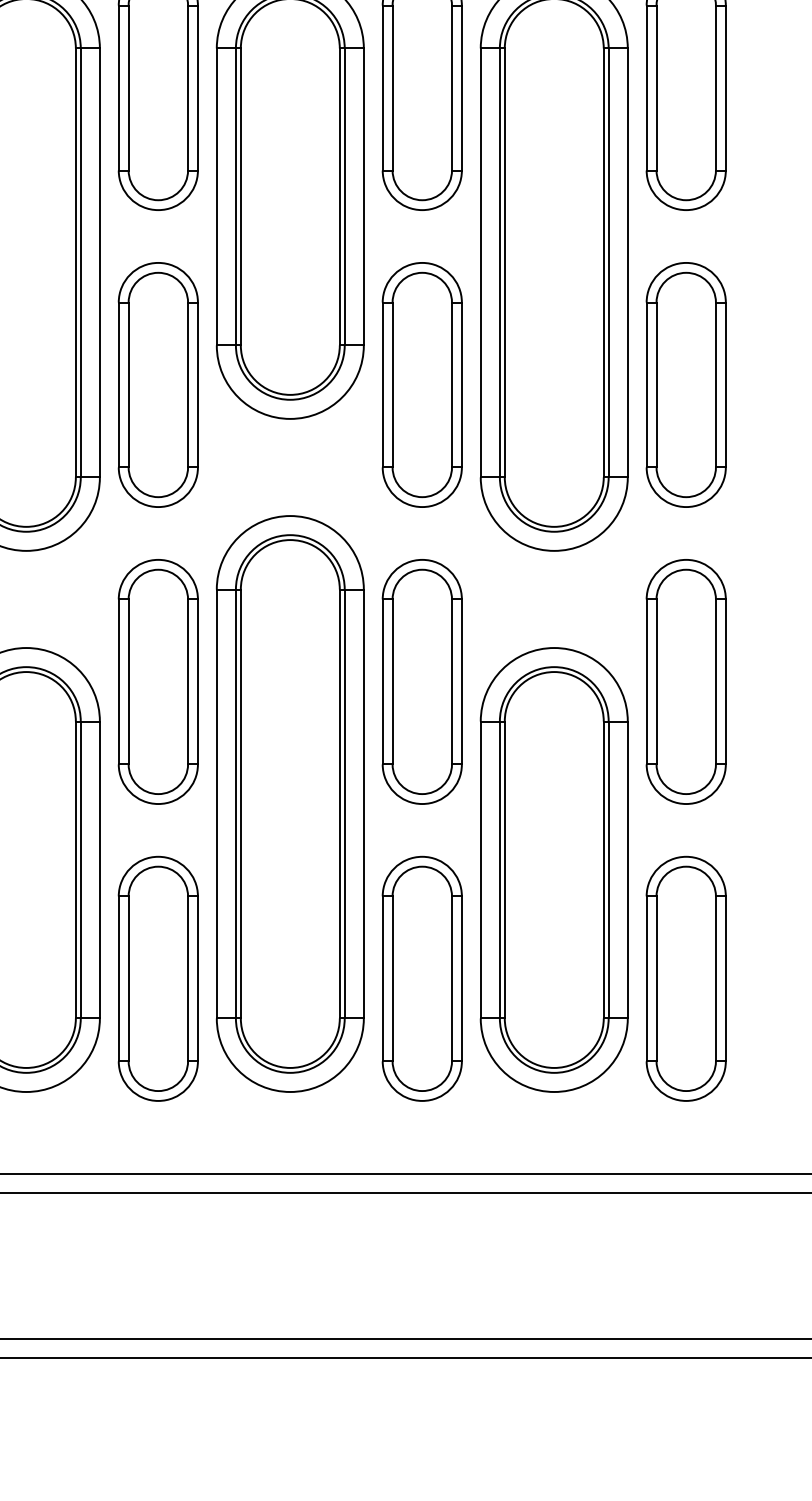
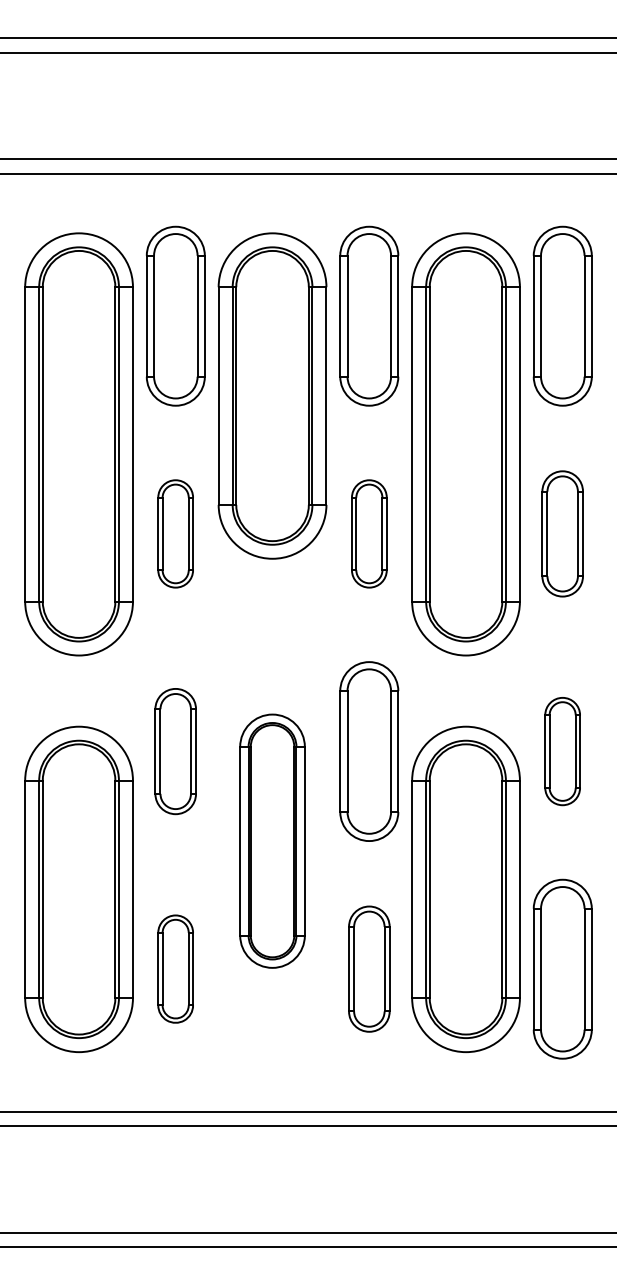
part: (157, 384) -> (175, 533), size x0.6
part: (422, 384) -> (369, 533), size x0.6
part: (685, 384) -> (562, 533), size x0.7
part: (157, 681) -> (175, 751), size x0.7
part: (685, 681) -> (562, 751), size x0.6
part: (290, 804) -> (272, 841), size x0.6
part: (157, 977) -> (175, 968), size x0.6
part: (422, 977) -> (369, 968), size x0.7

